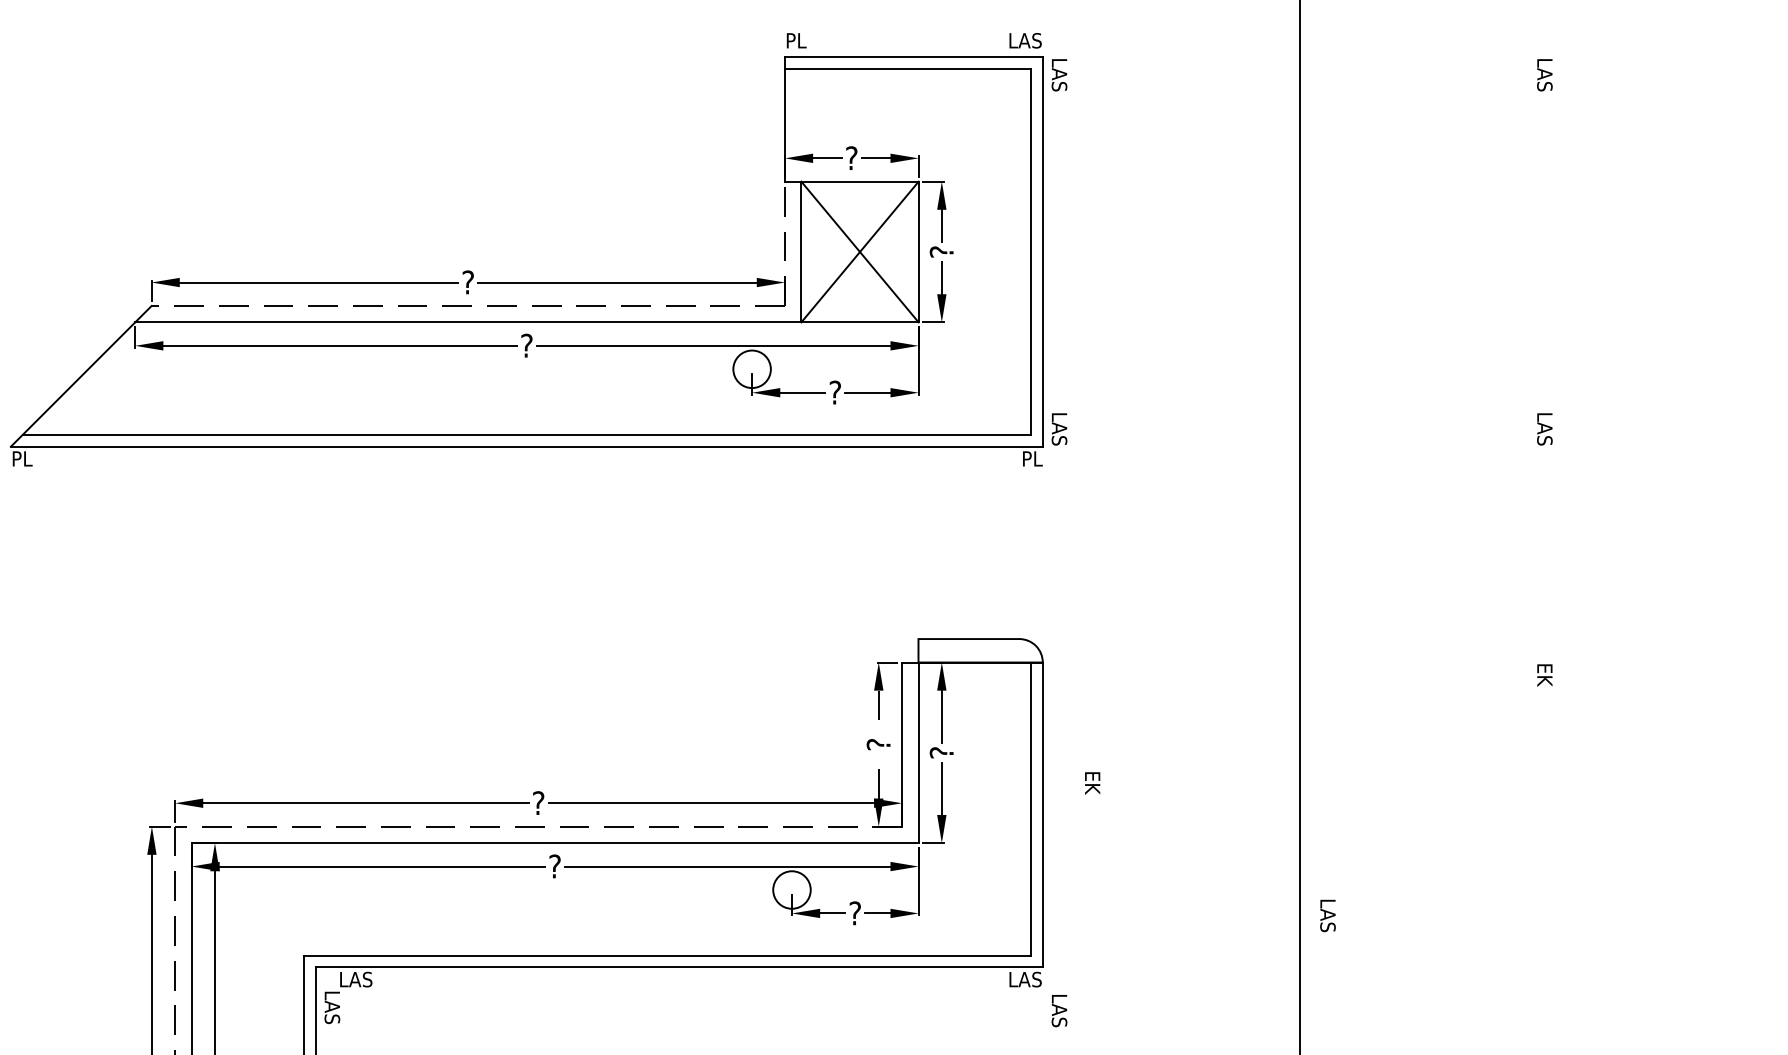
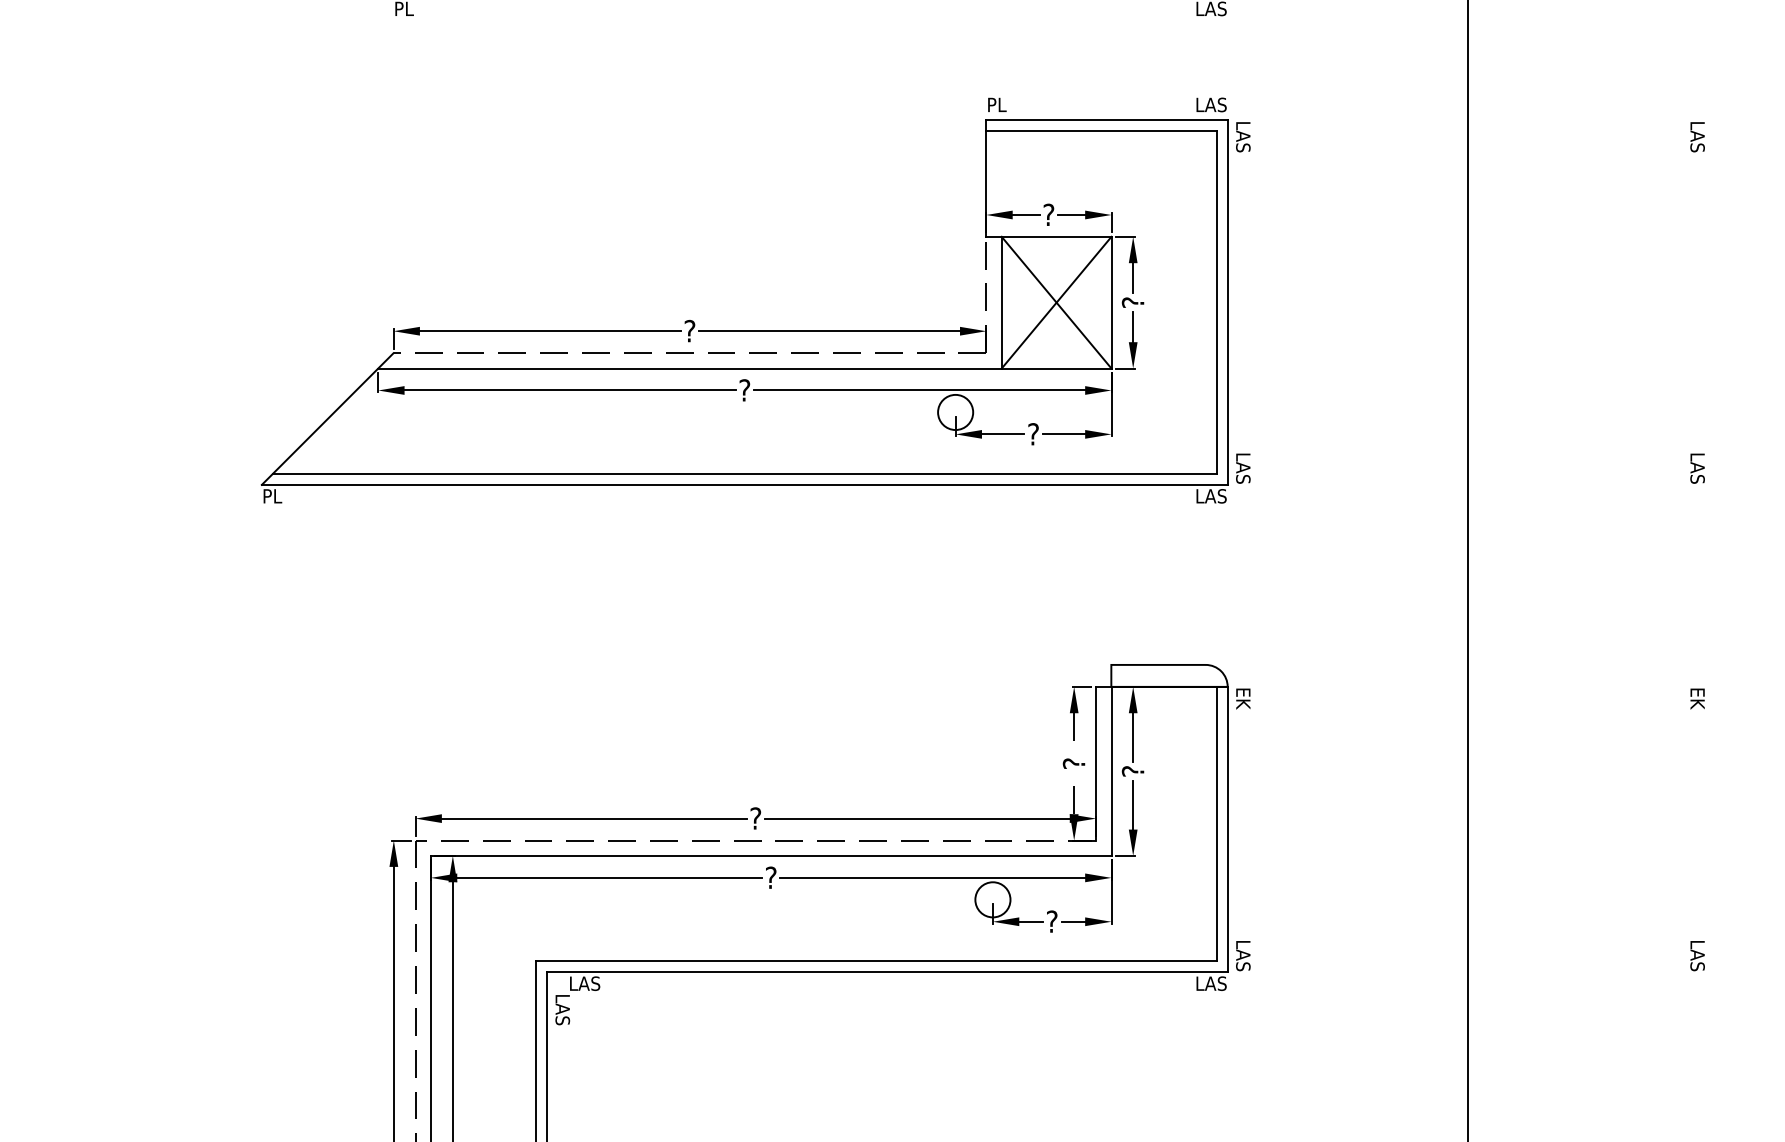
text: (1025, 459) -> (1211, 496), PL -> LAS
text: (1092, 782) -> (1243, 698), moved
text: (1327, 916) -> (1697, 956), moved
text: (1059, 1011) -> (1243, 956), moved

